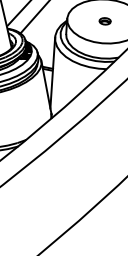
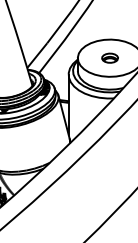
part: (104, 20) -> (109, 57), size x1.67

